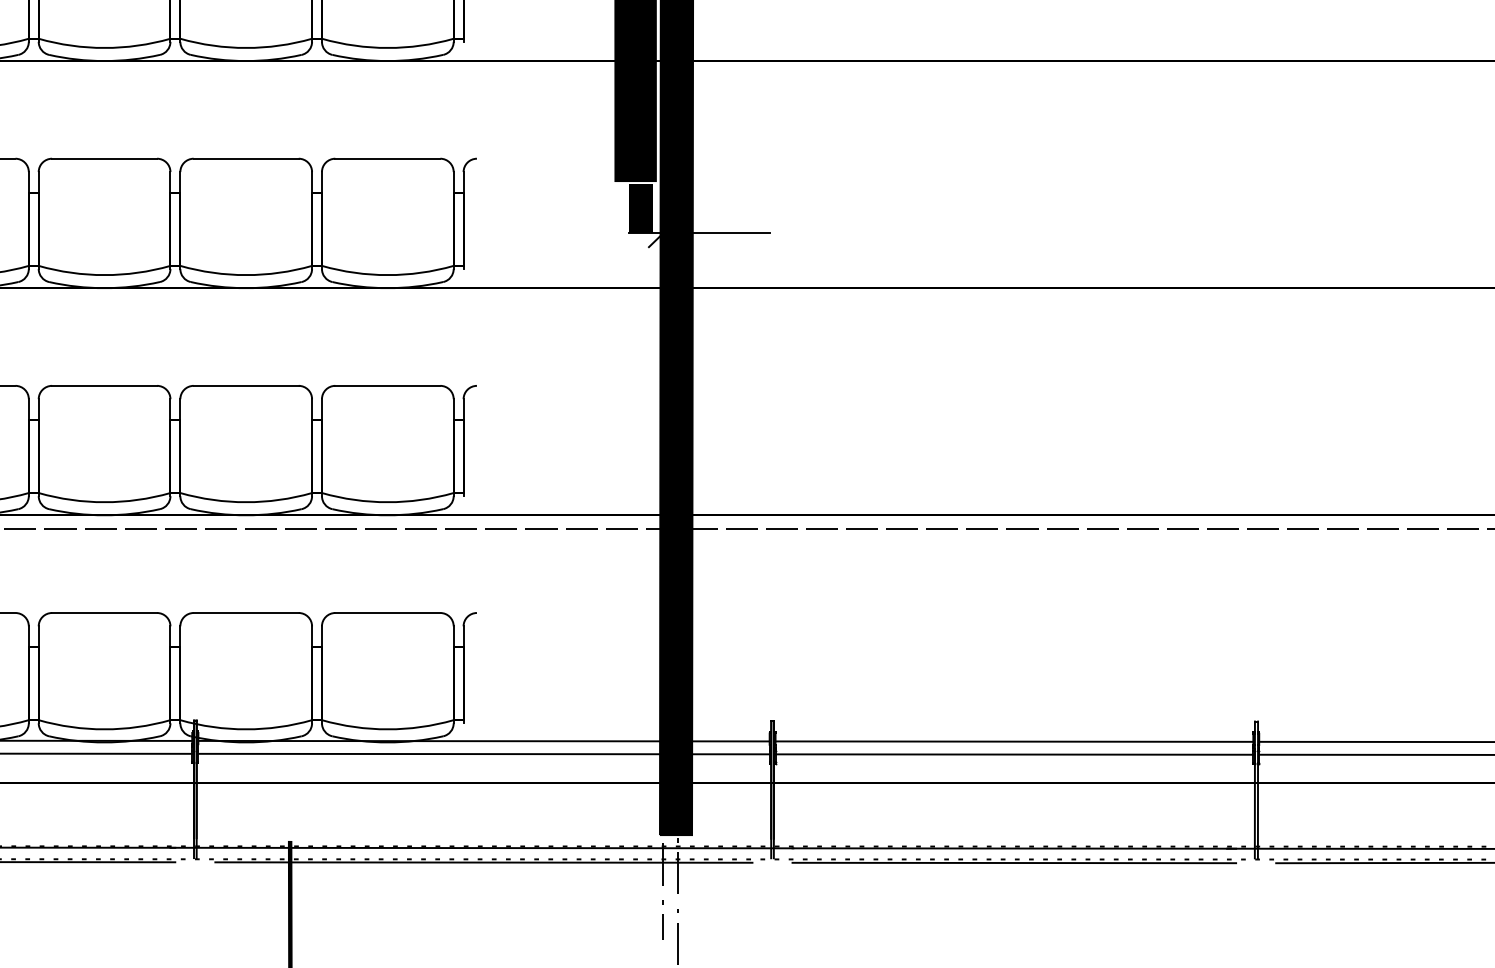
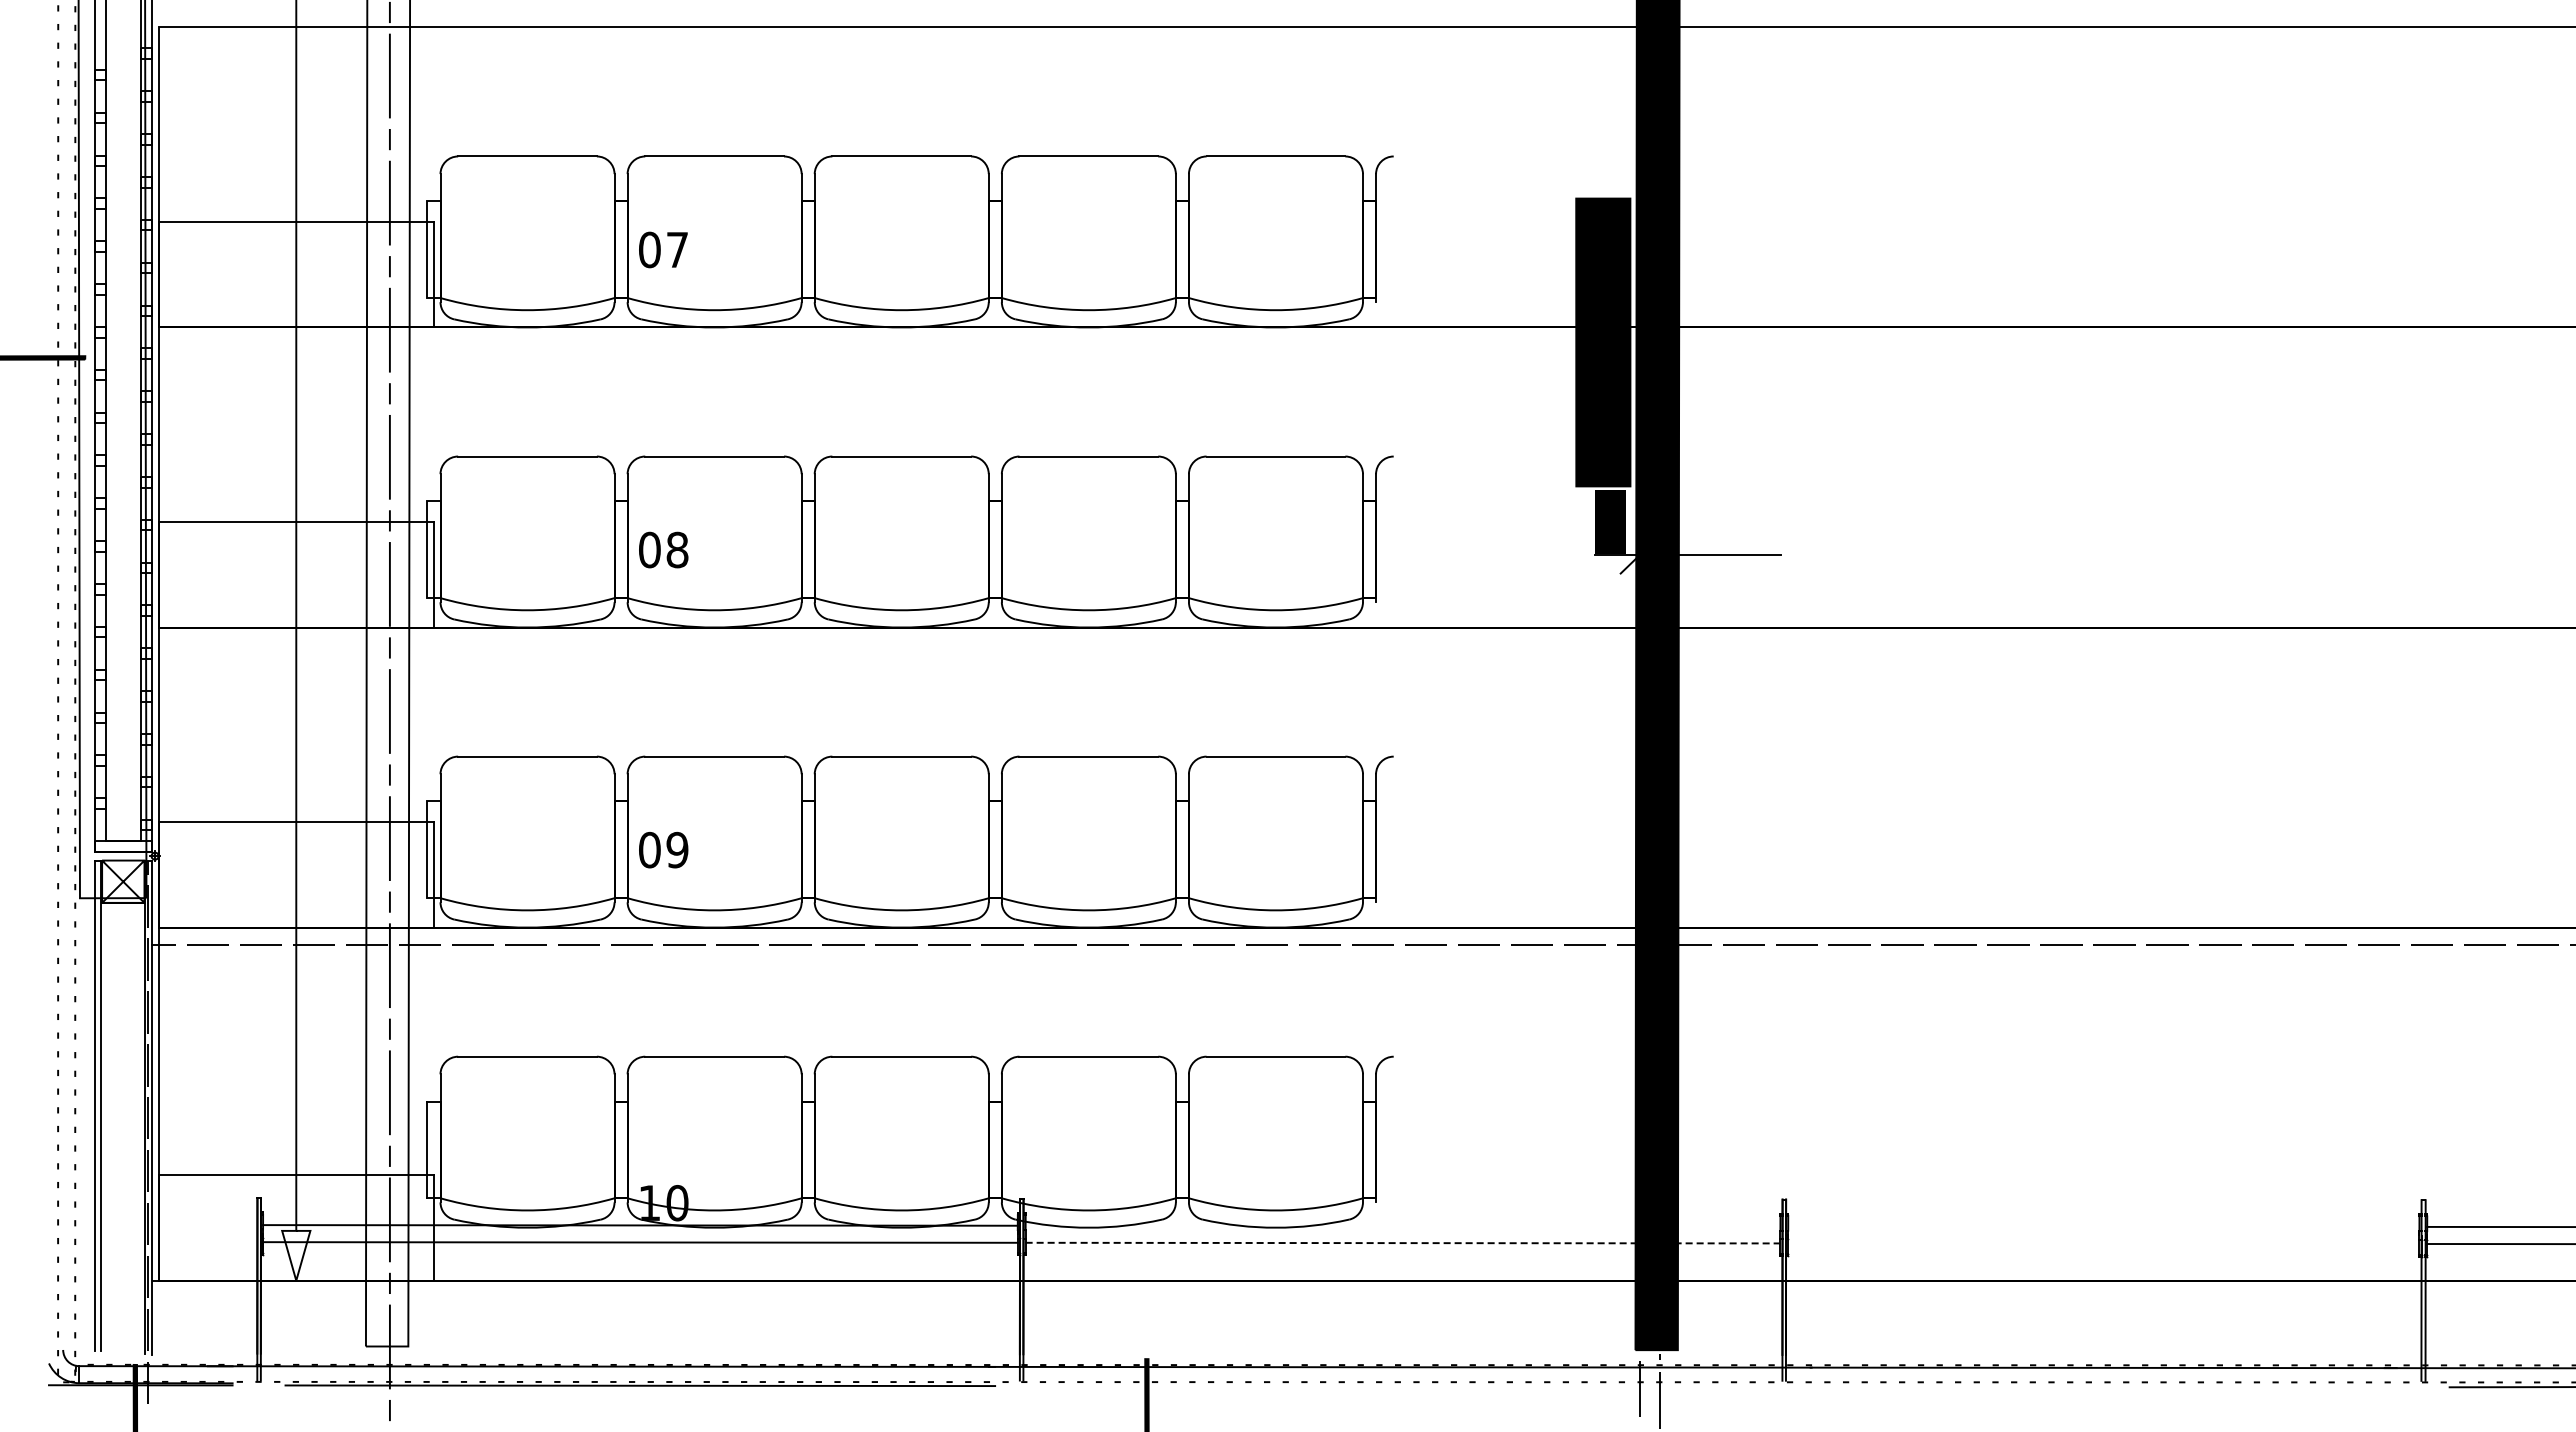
line: (483, 740) -> (1402, 1225), removed
line: (1014, 741) -> (2103, 1226), removed
line: (484, 754) -> (1403, 1243), solid -> dashed
line: (1014, 754) -> (2103, 1243), removed
line: (483, 862) -> (1402, 1386), removed
line: (1014, 862) -> (2103, 1386), removed

